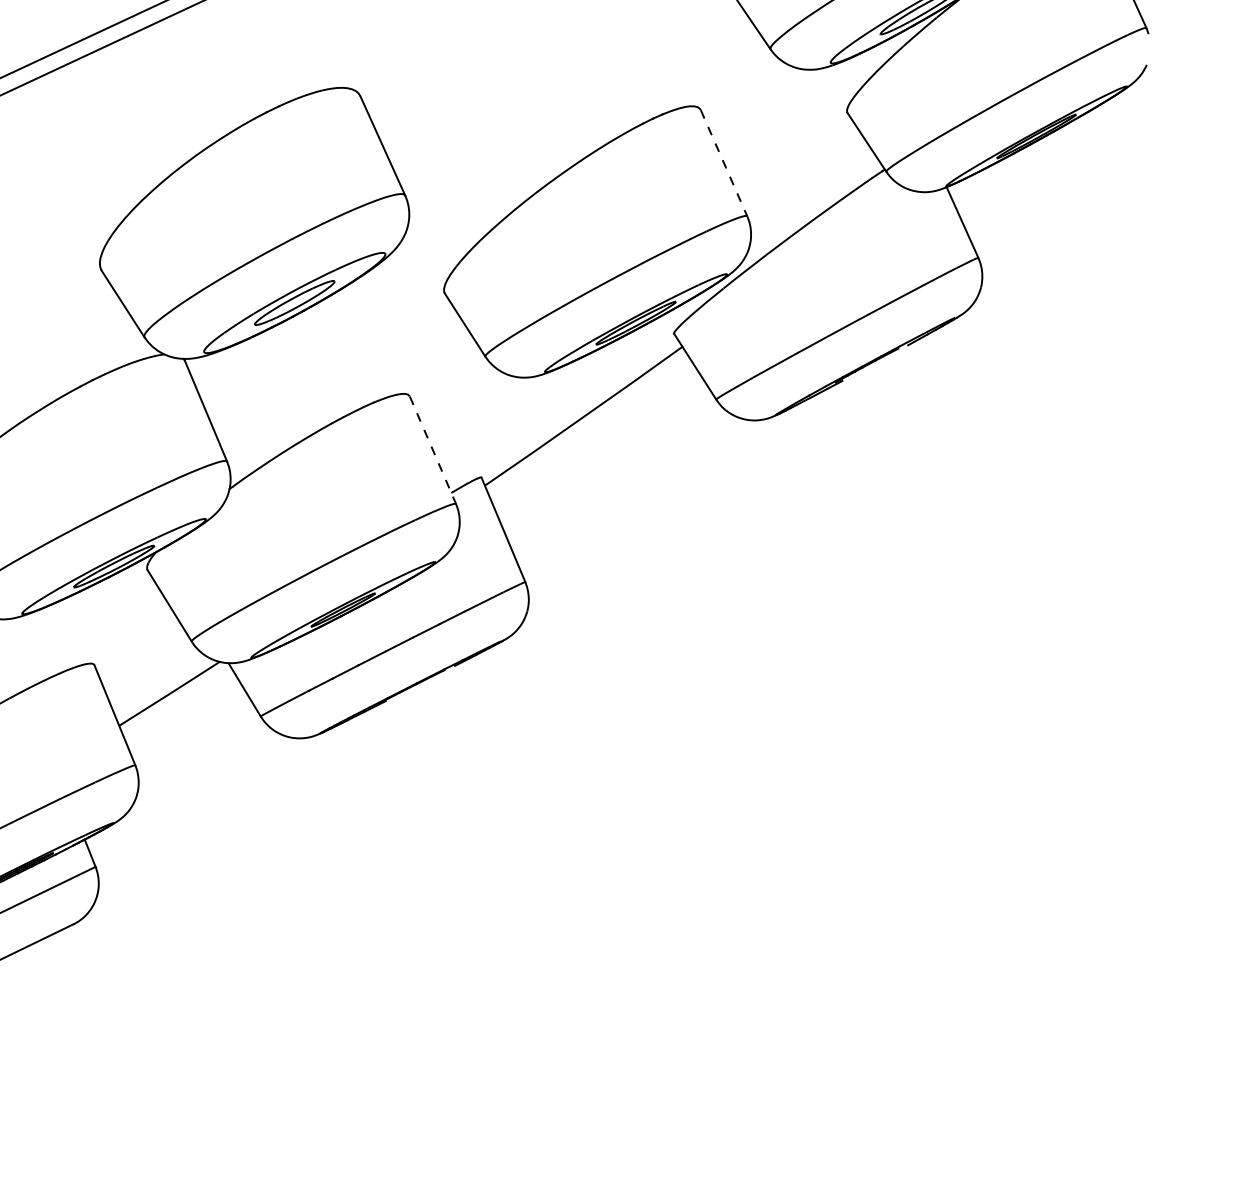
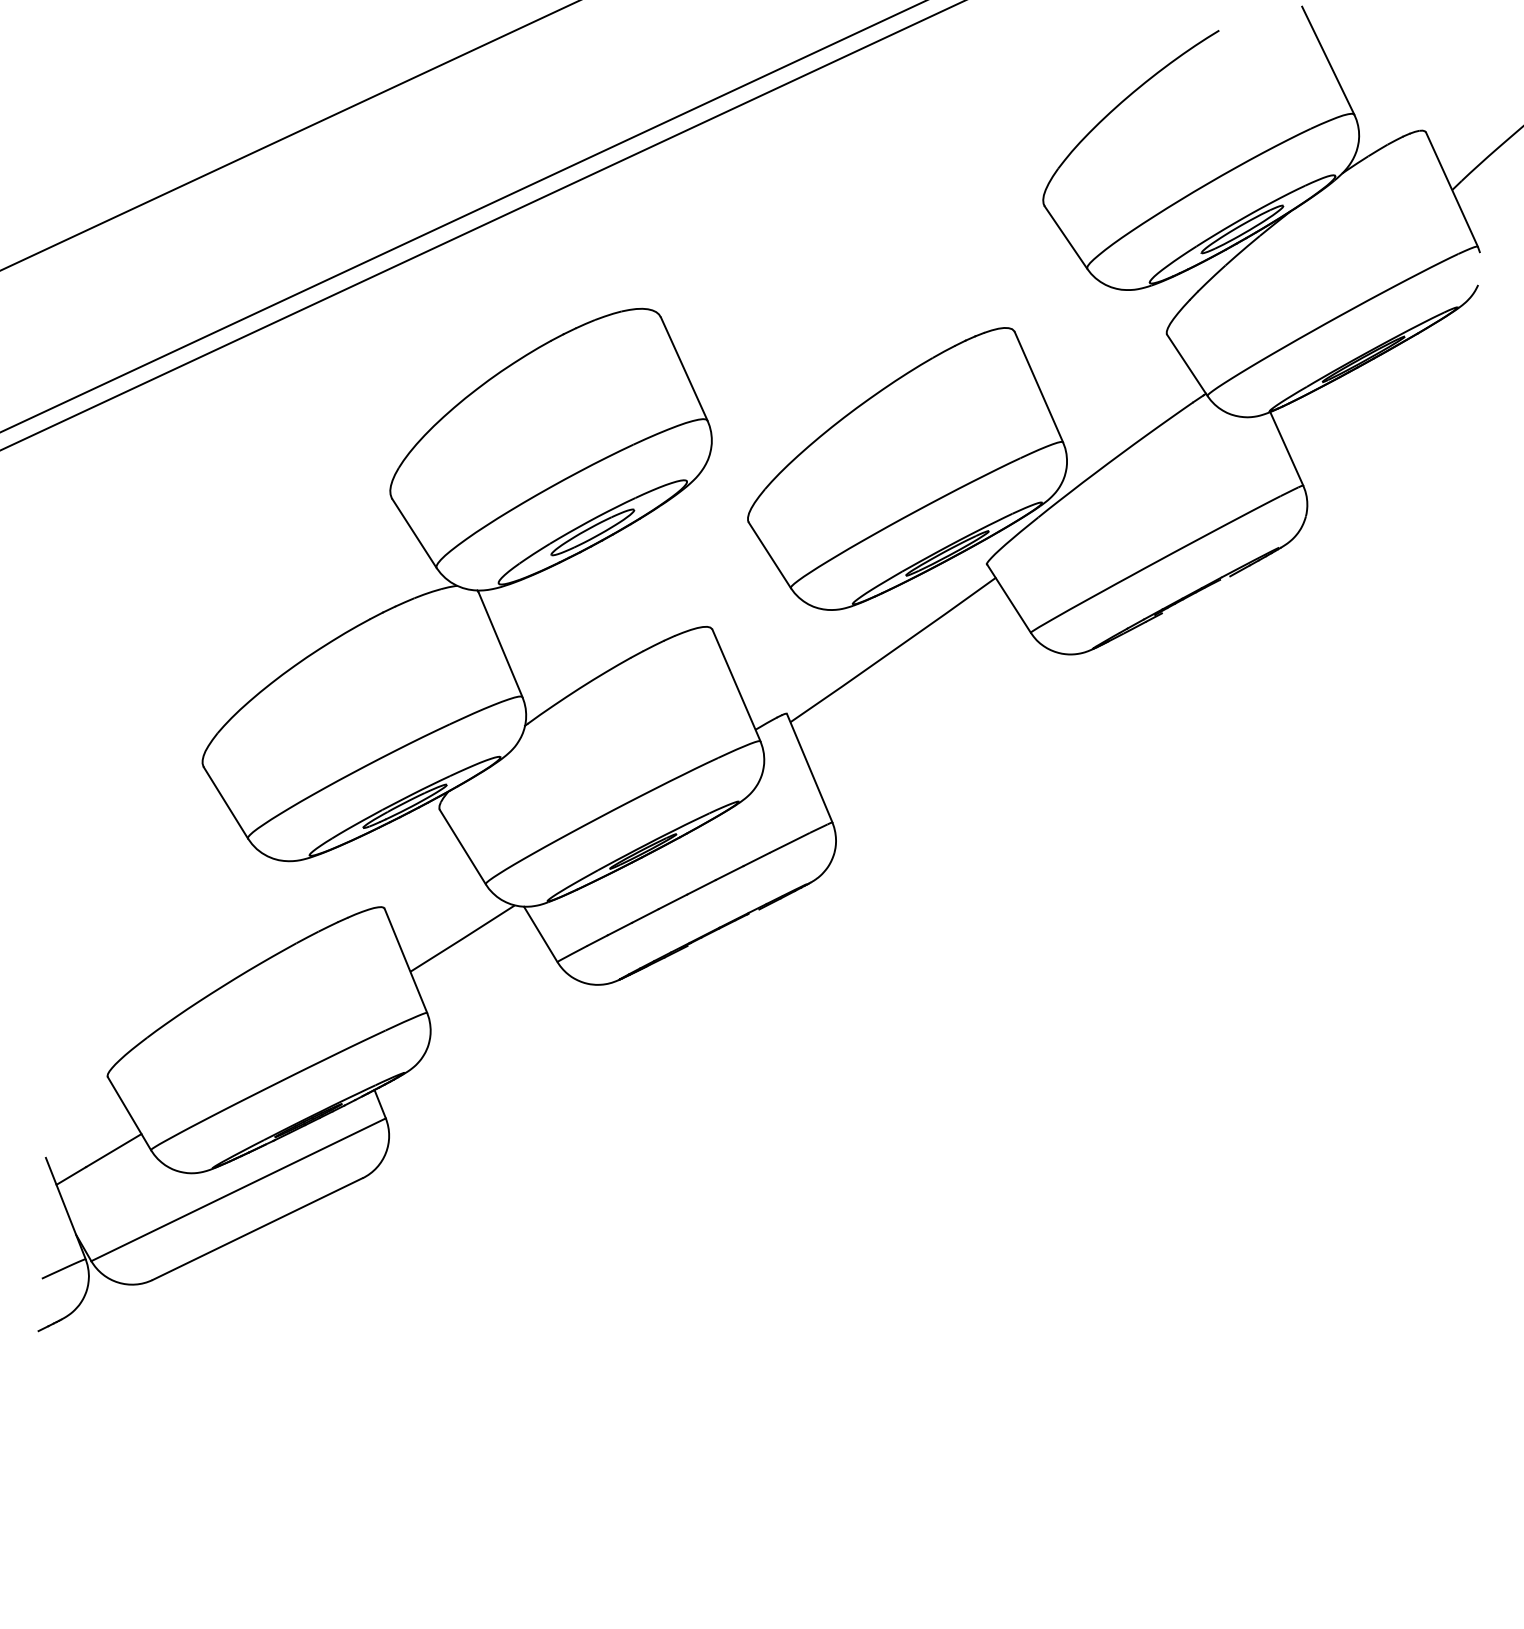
line: (724, 163) -> (1039, 387), dashed -> solid
line: (433, 450) -> (736, 685), dashed -> solid

